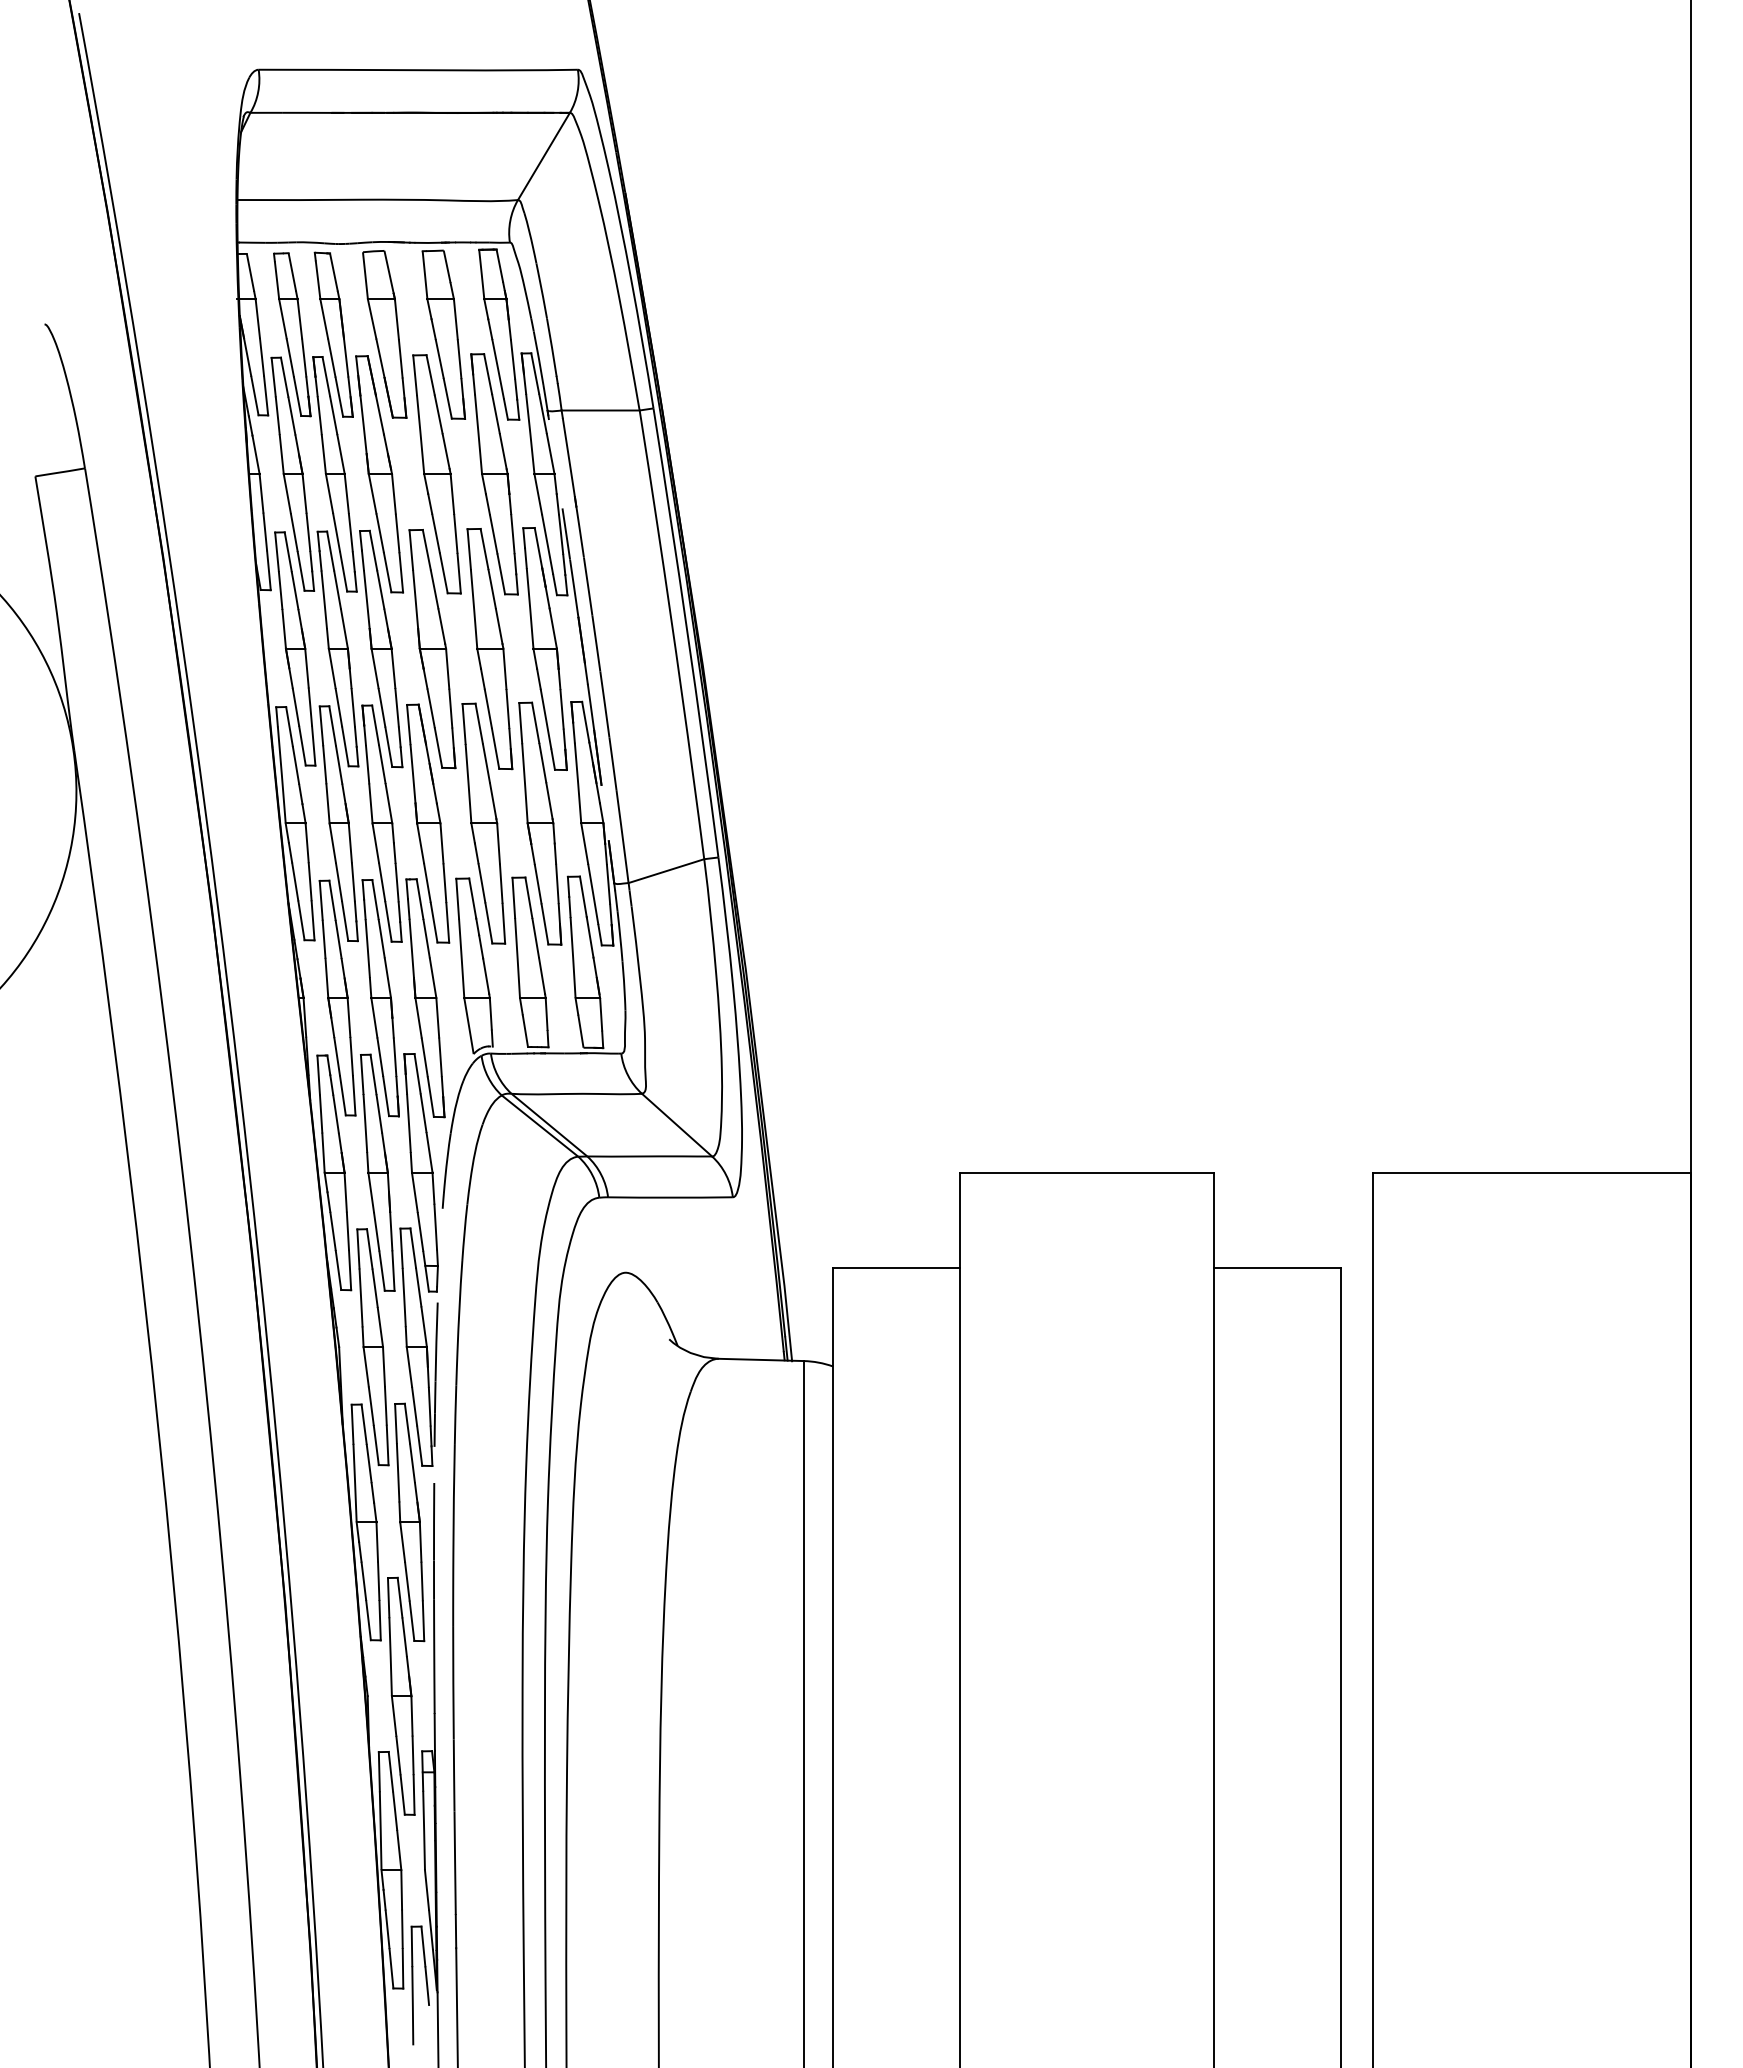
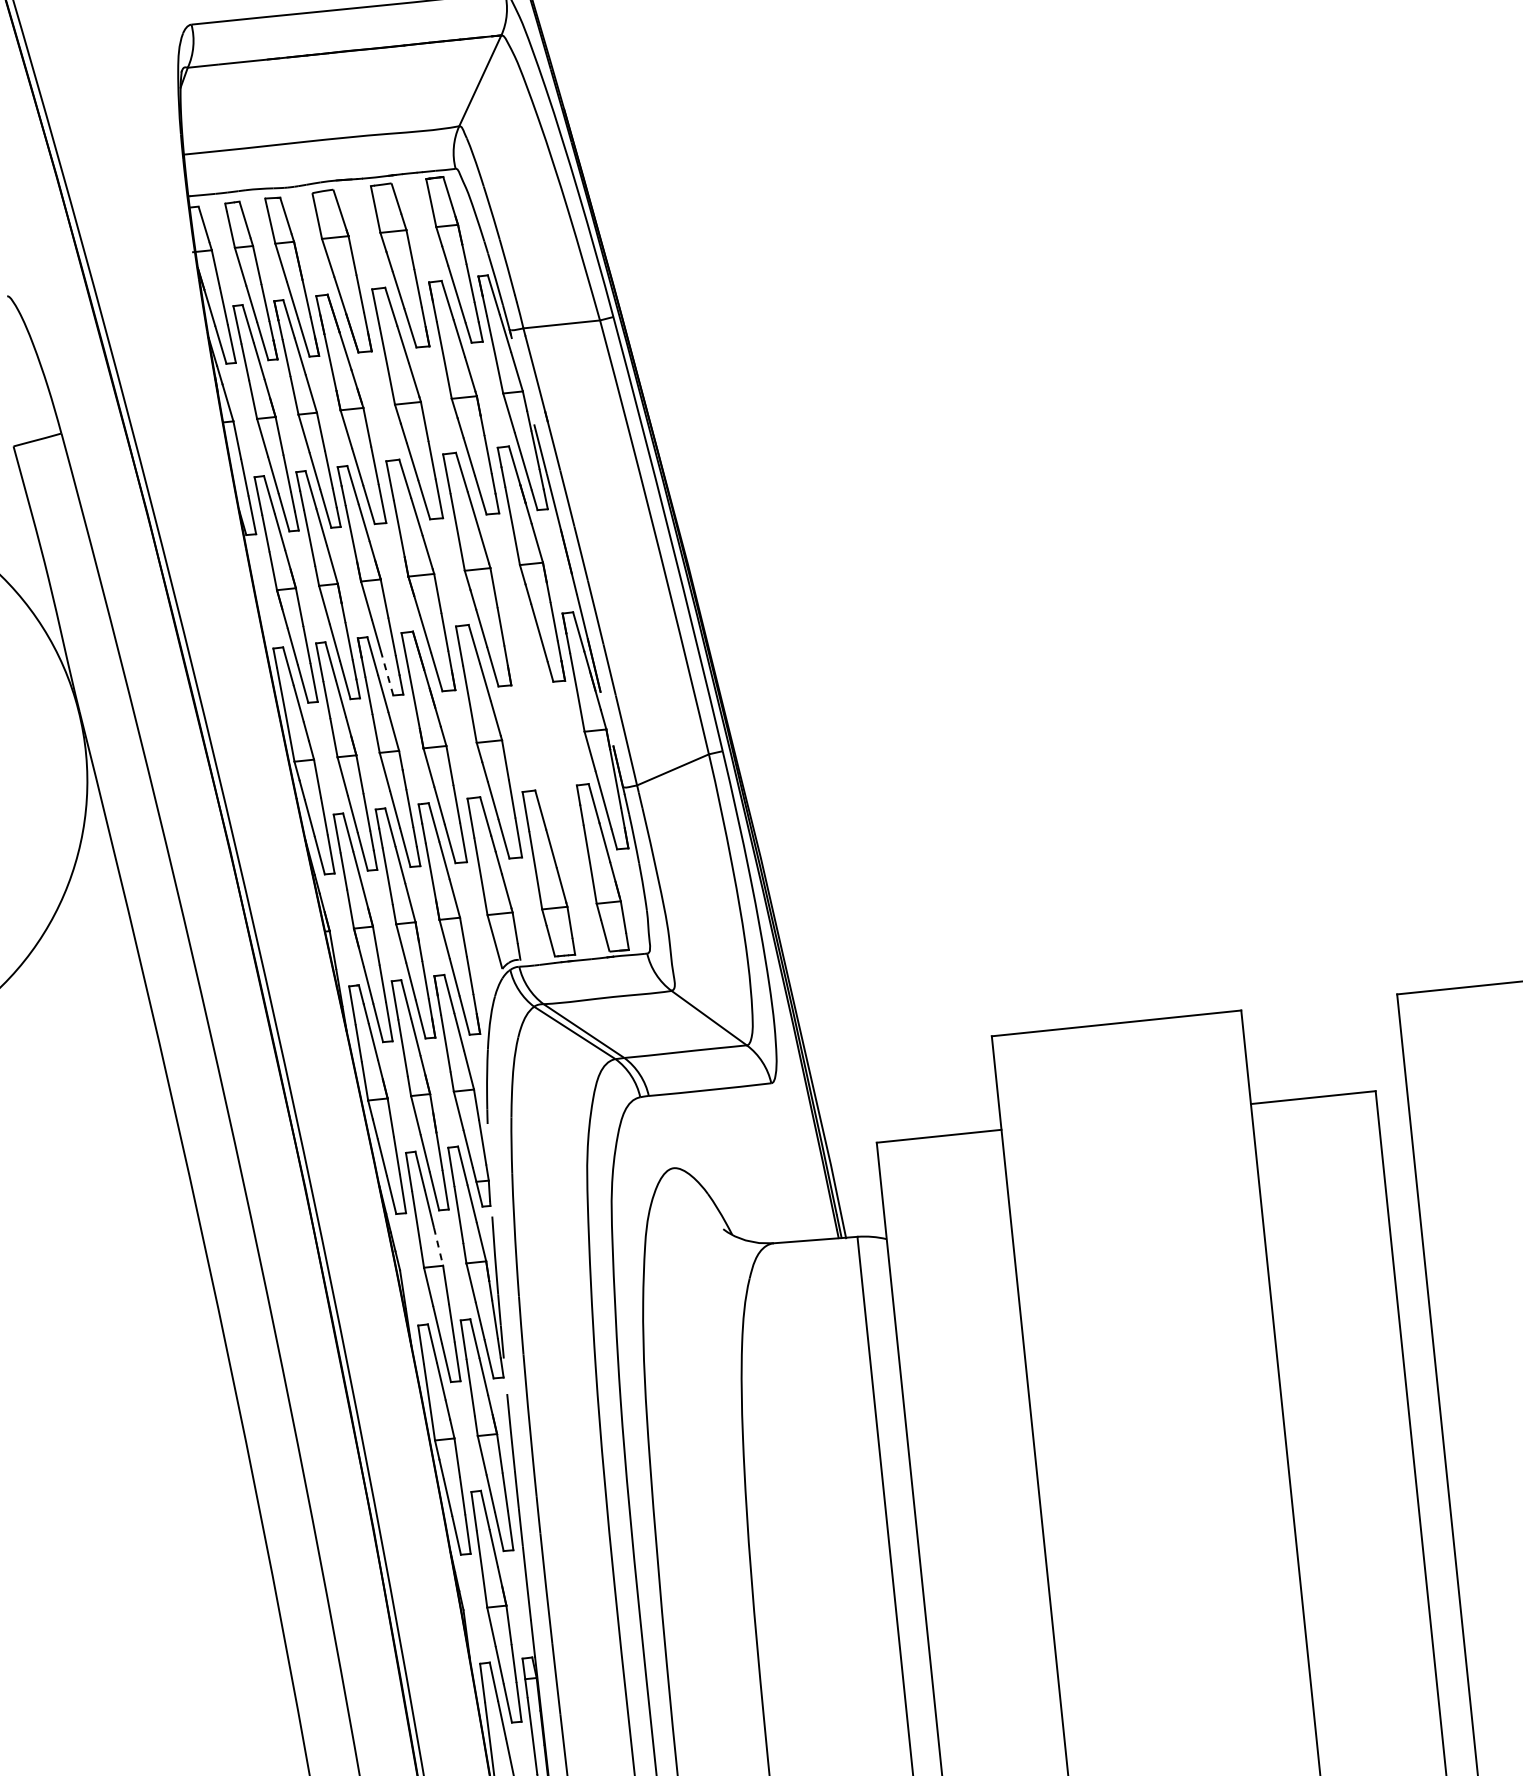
line: (388, 746) -> (387, 675), solid -> dashed
part: (540, 823) -> (544, 735), removed
line: (380, 1327) -> (438, 1246), solid -> dashed

